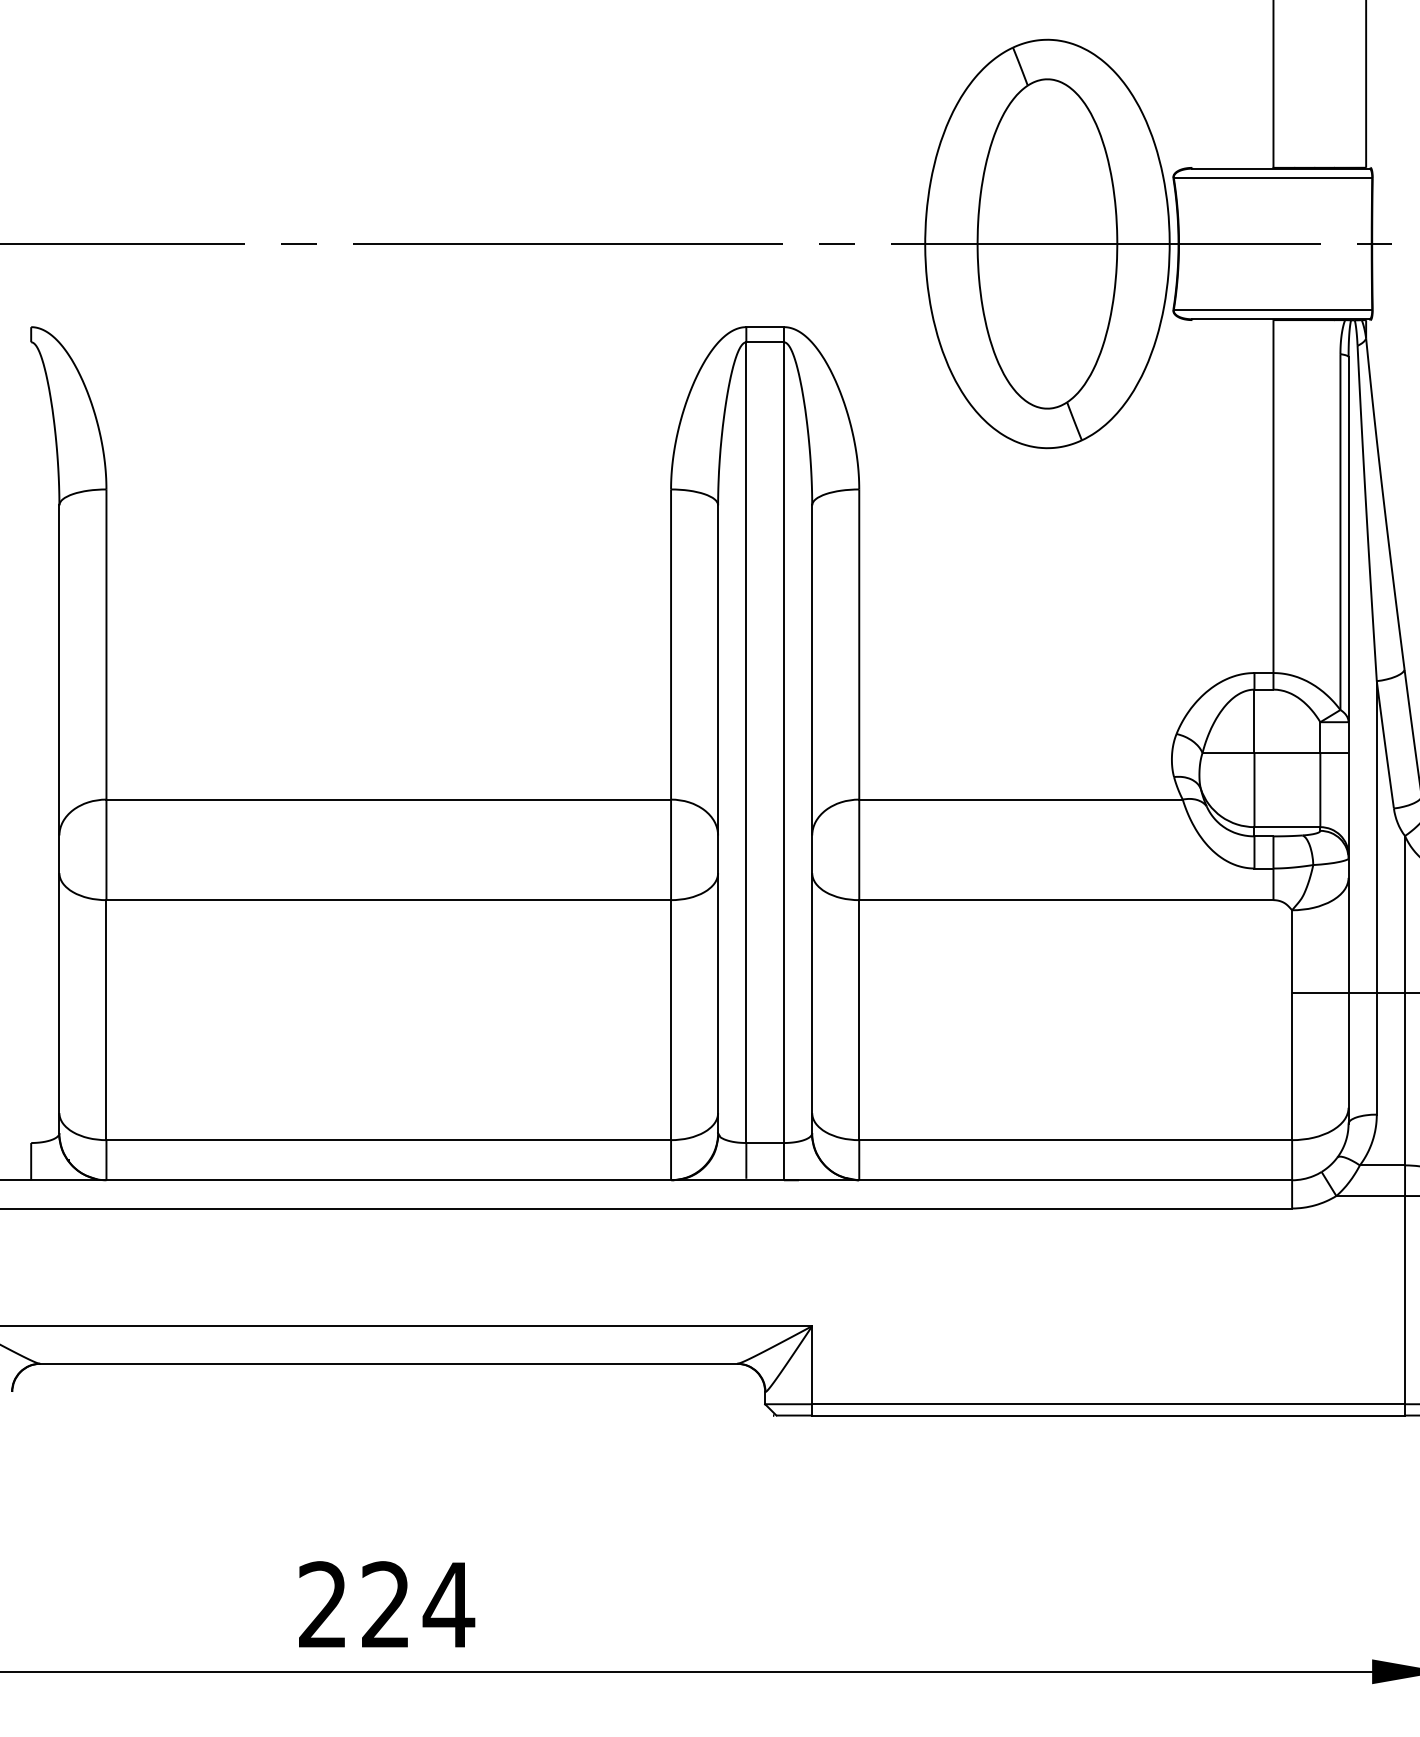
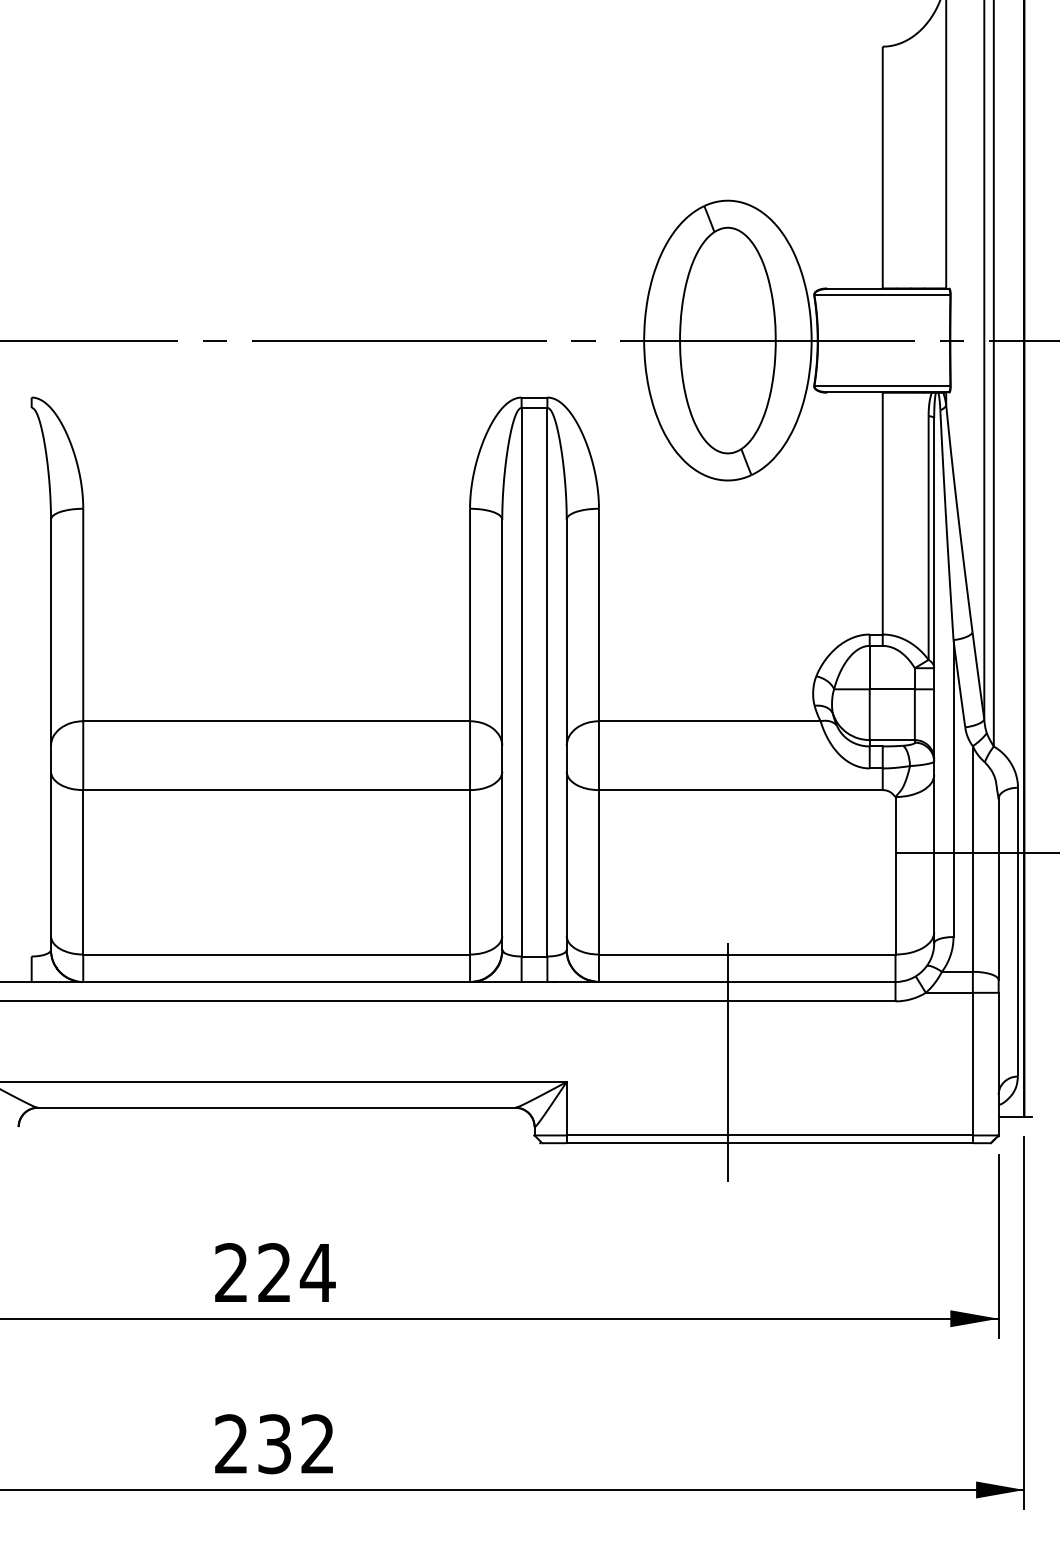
line: (1046, 1297) -> (727, 1062), added

